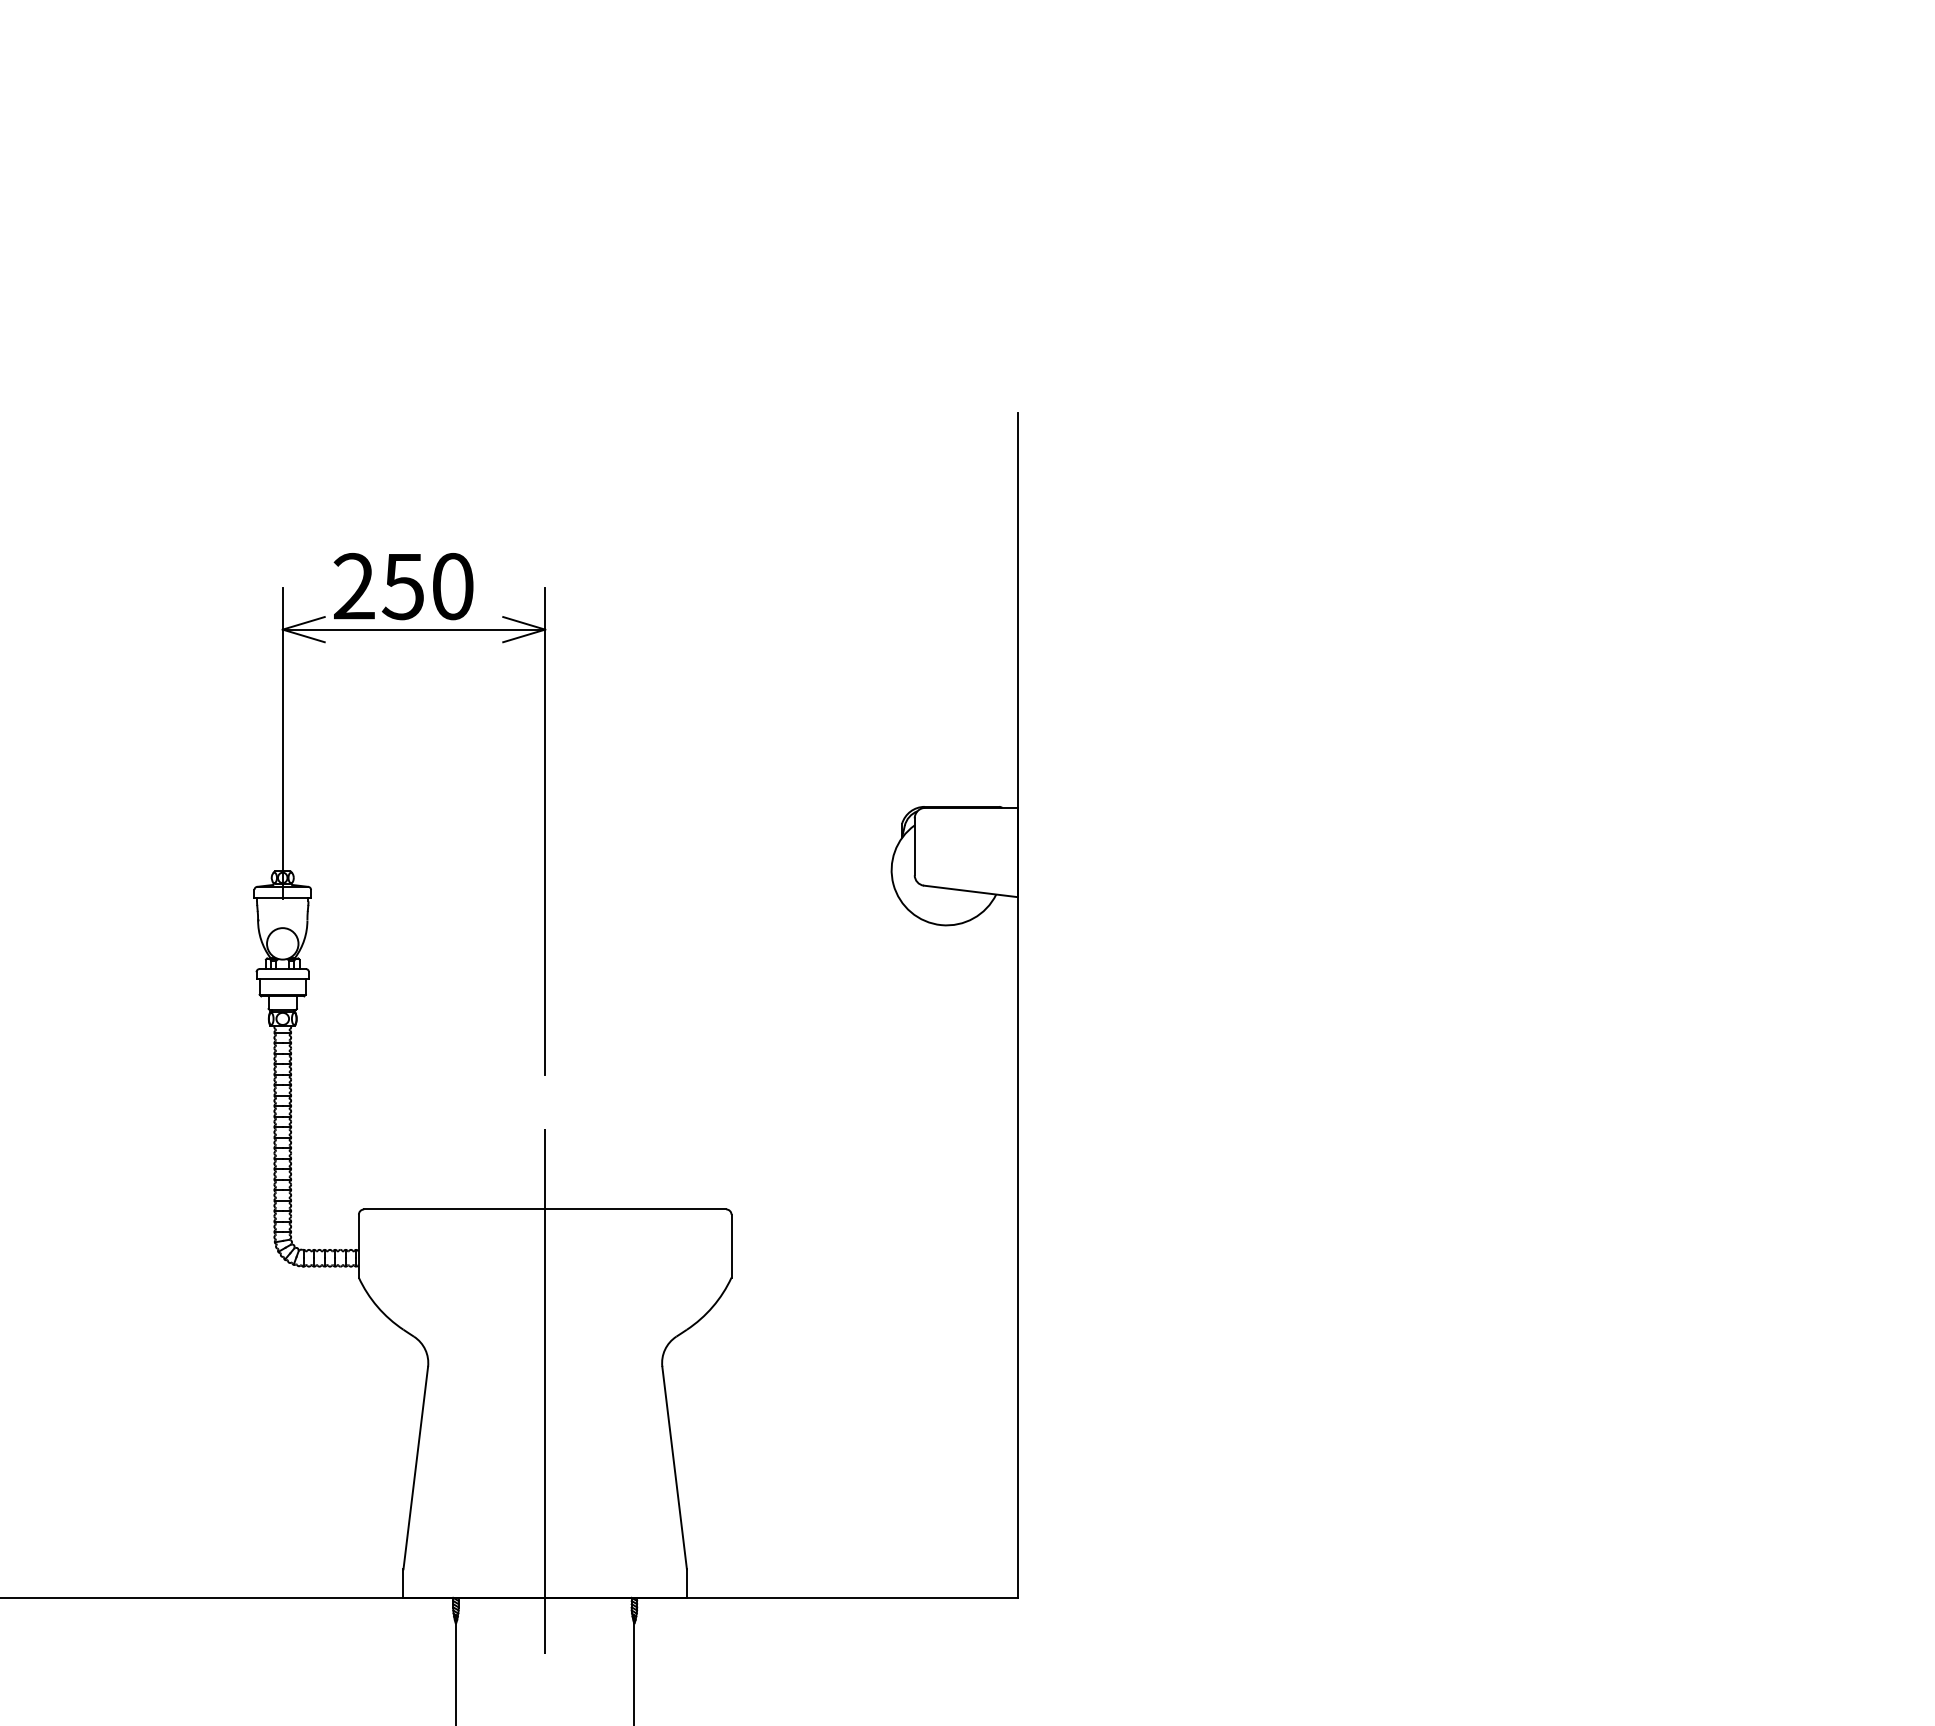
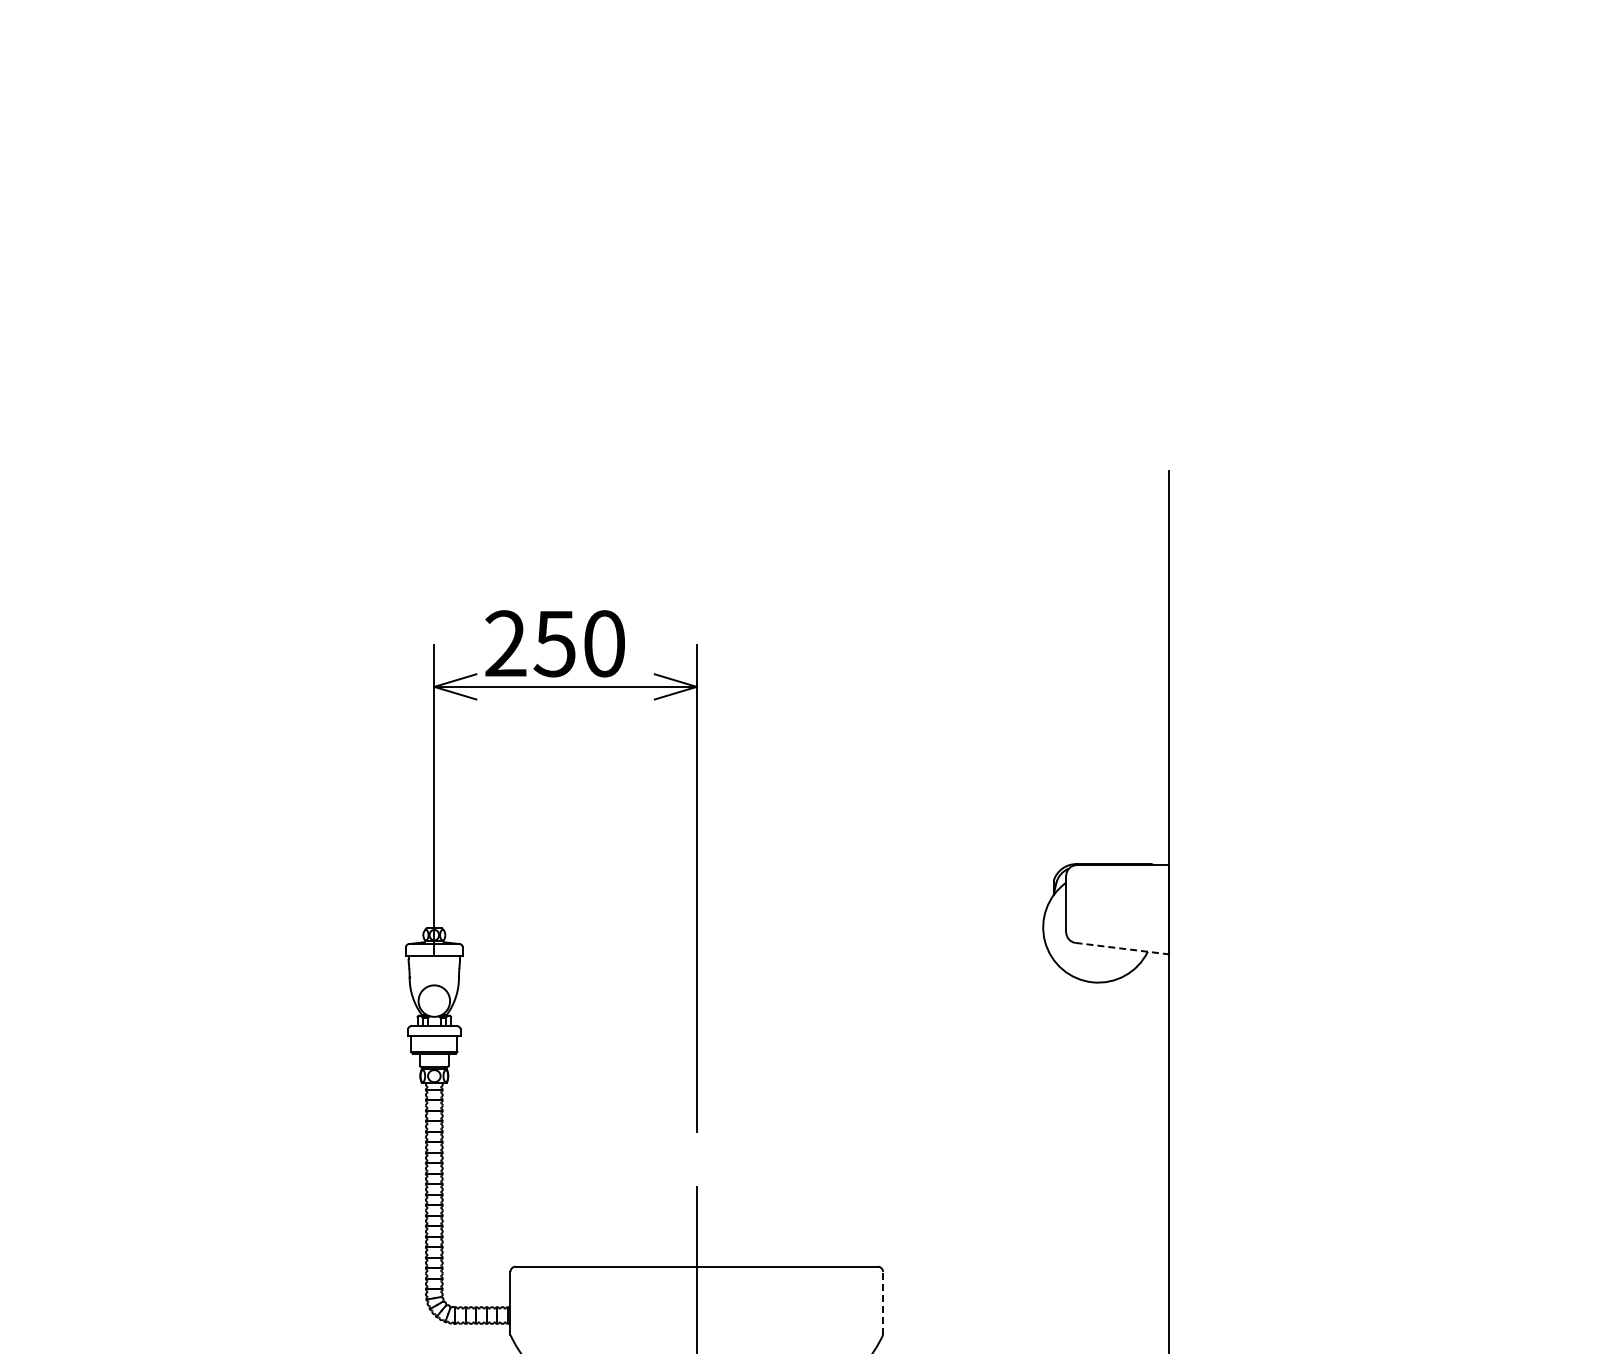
line: (971, 891) -> (1123, 948), solid -> dashed
line: (731, 1245) -> (883, 1302), solid -> dashed

